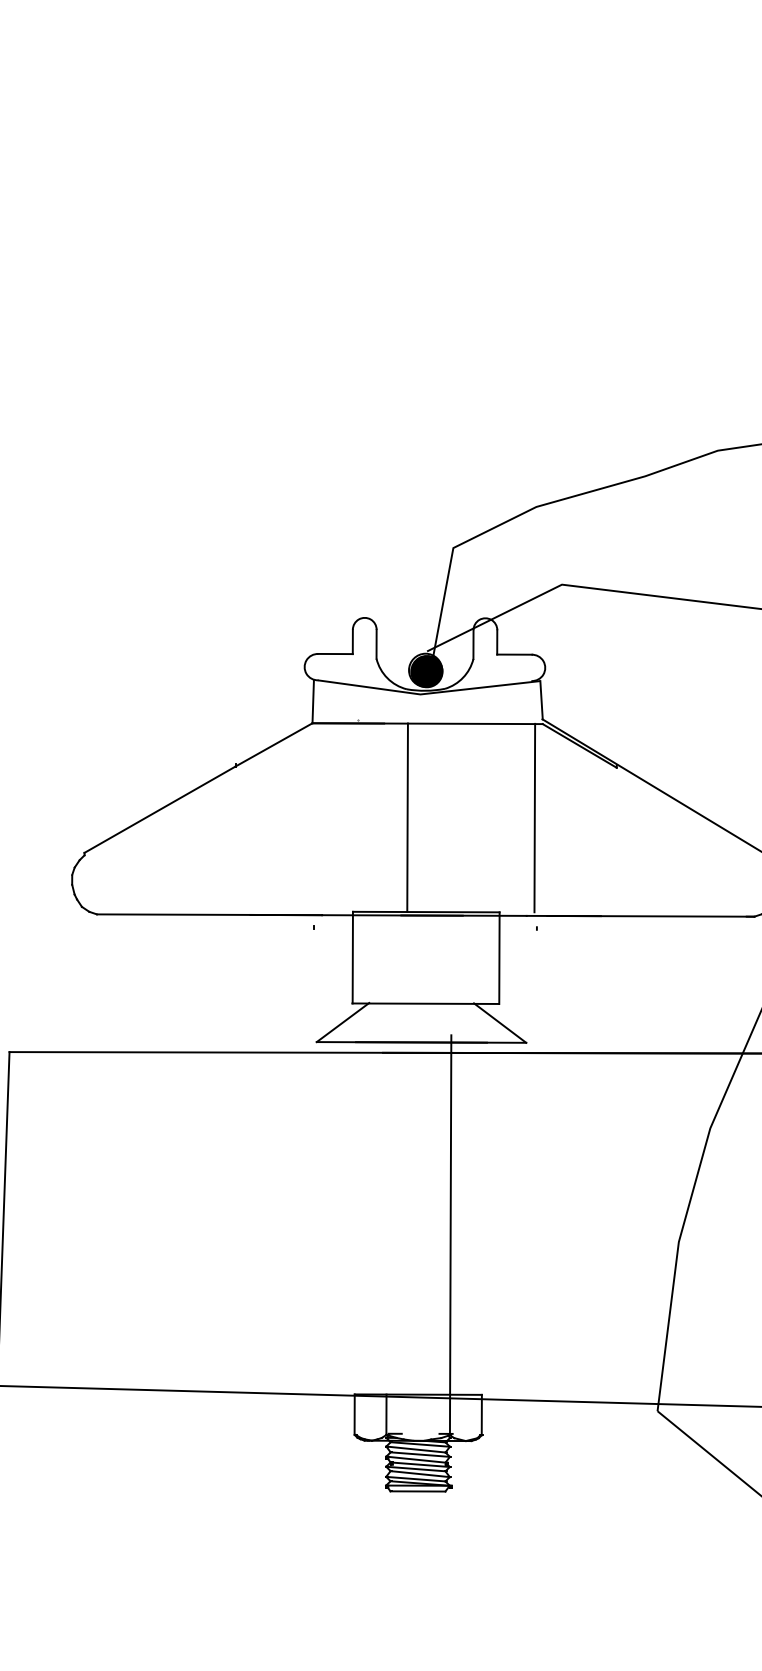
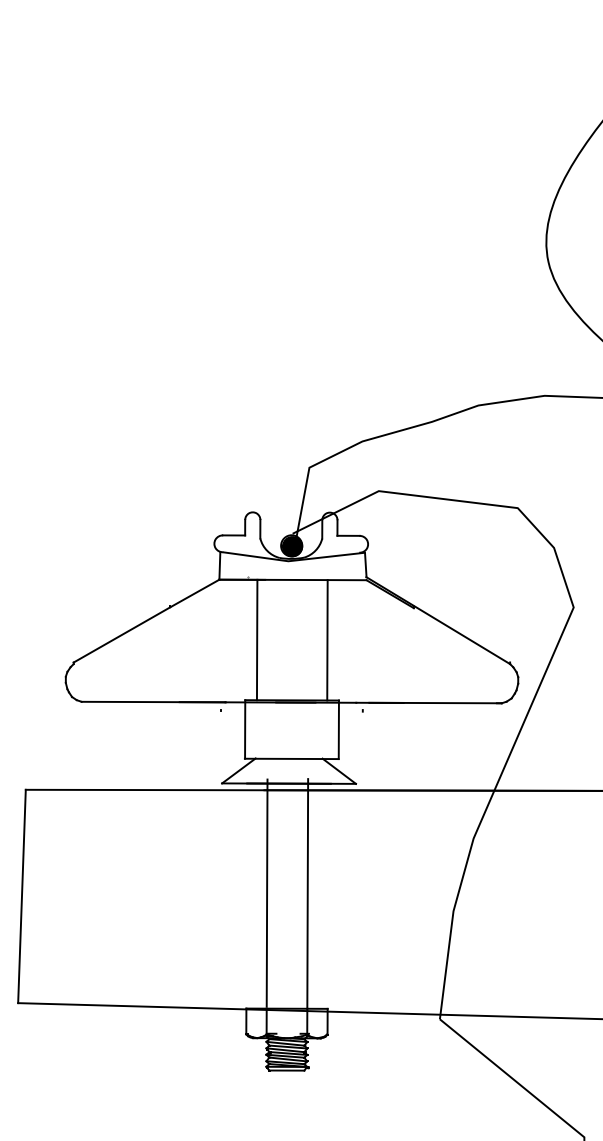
line: (406, 816) -> (256, 639), moved
line: (534, 818) -> (327, 640), moved
line: (386, 1212) -> (266, 892), added

